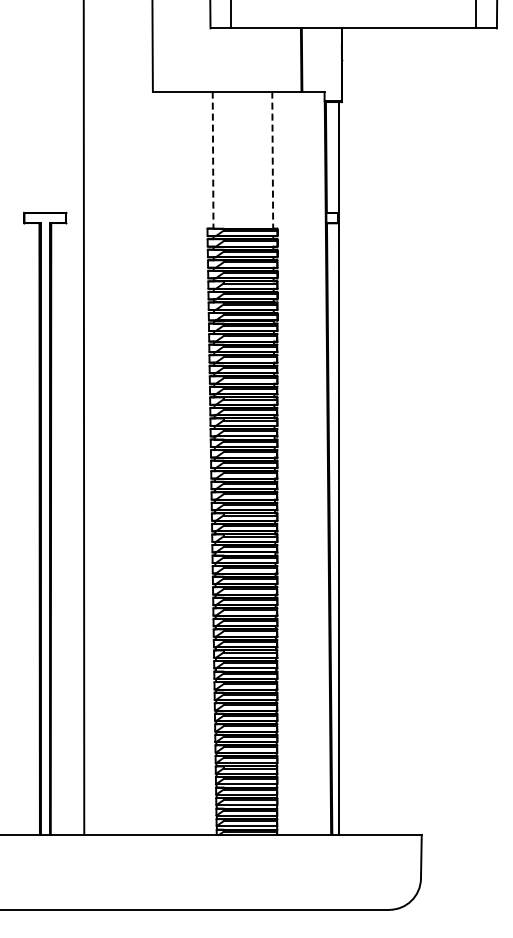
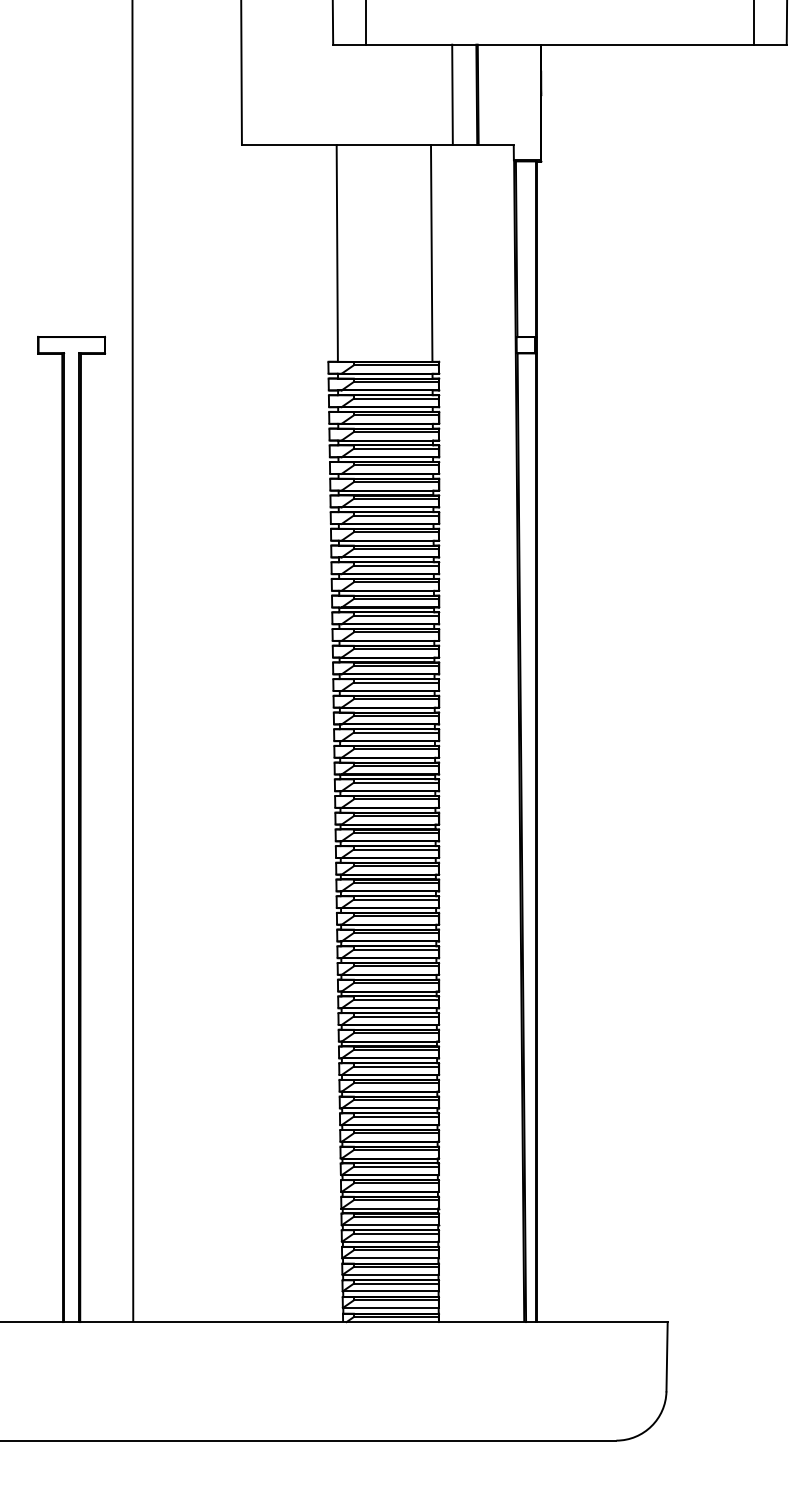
line: (285, 59) -> (451, 94), added
line: (213, 159) -> (337, 252), dashed -> solid
line: (272, 159) -> (431, 252), dashed -> solid

